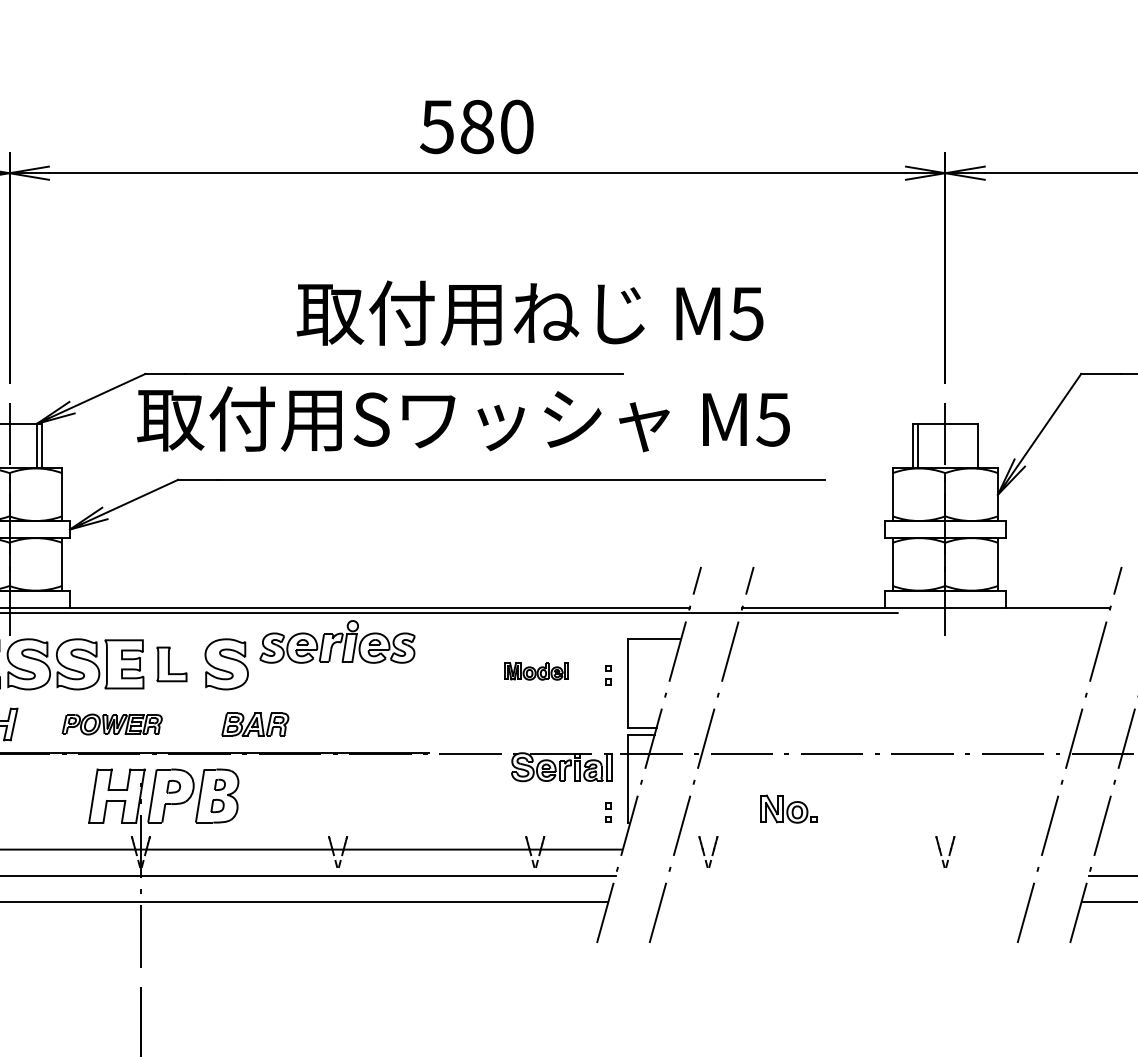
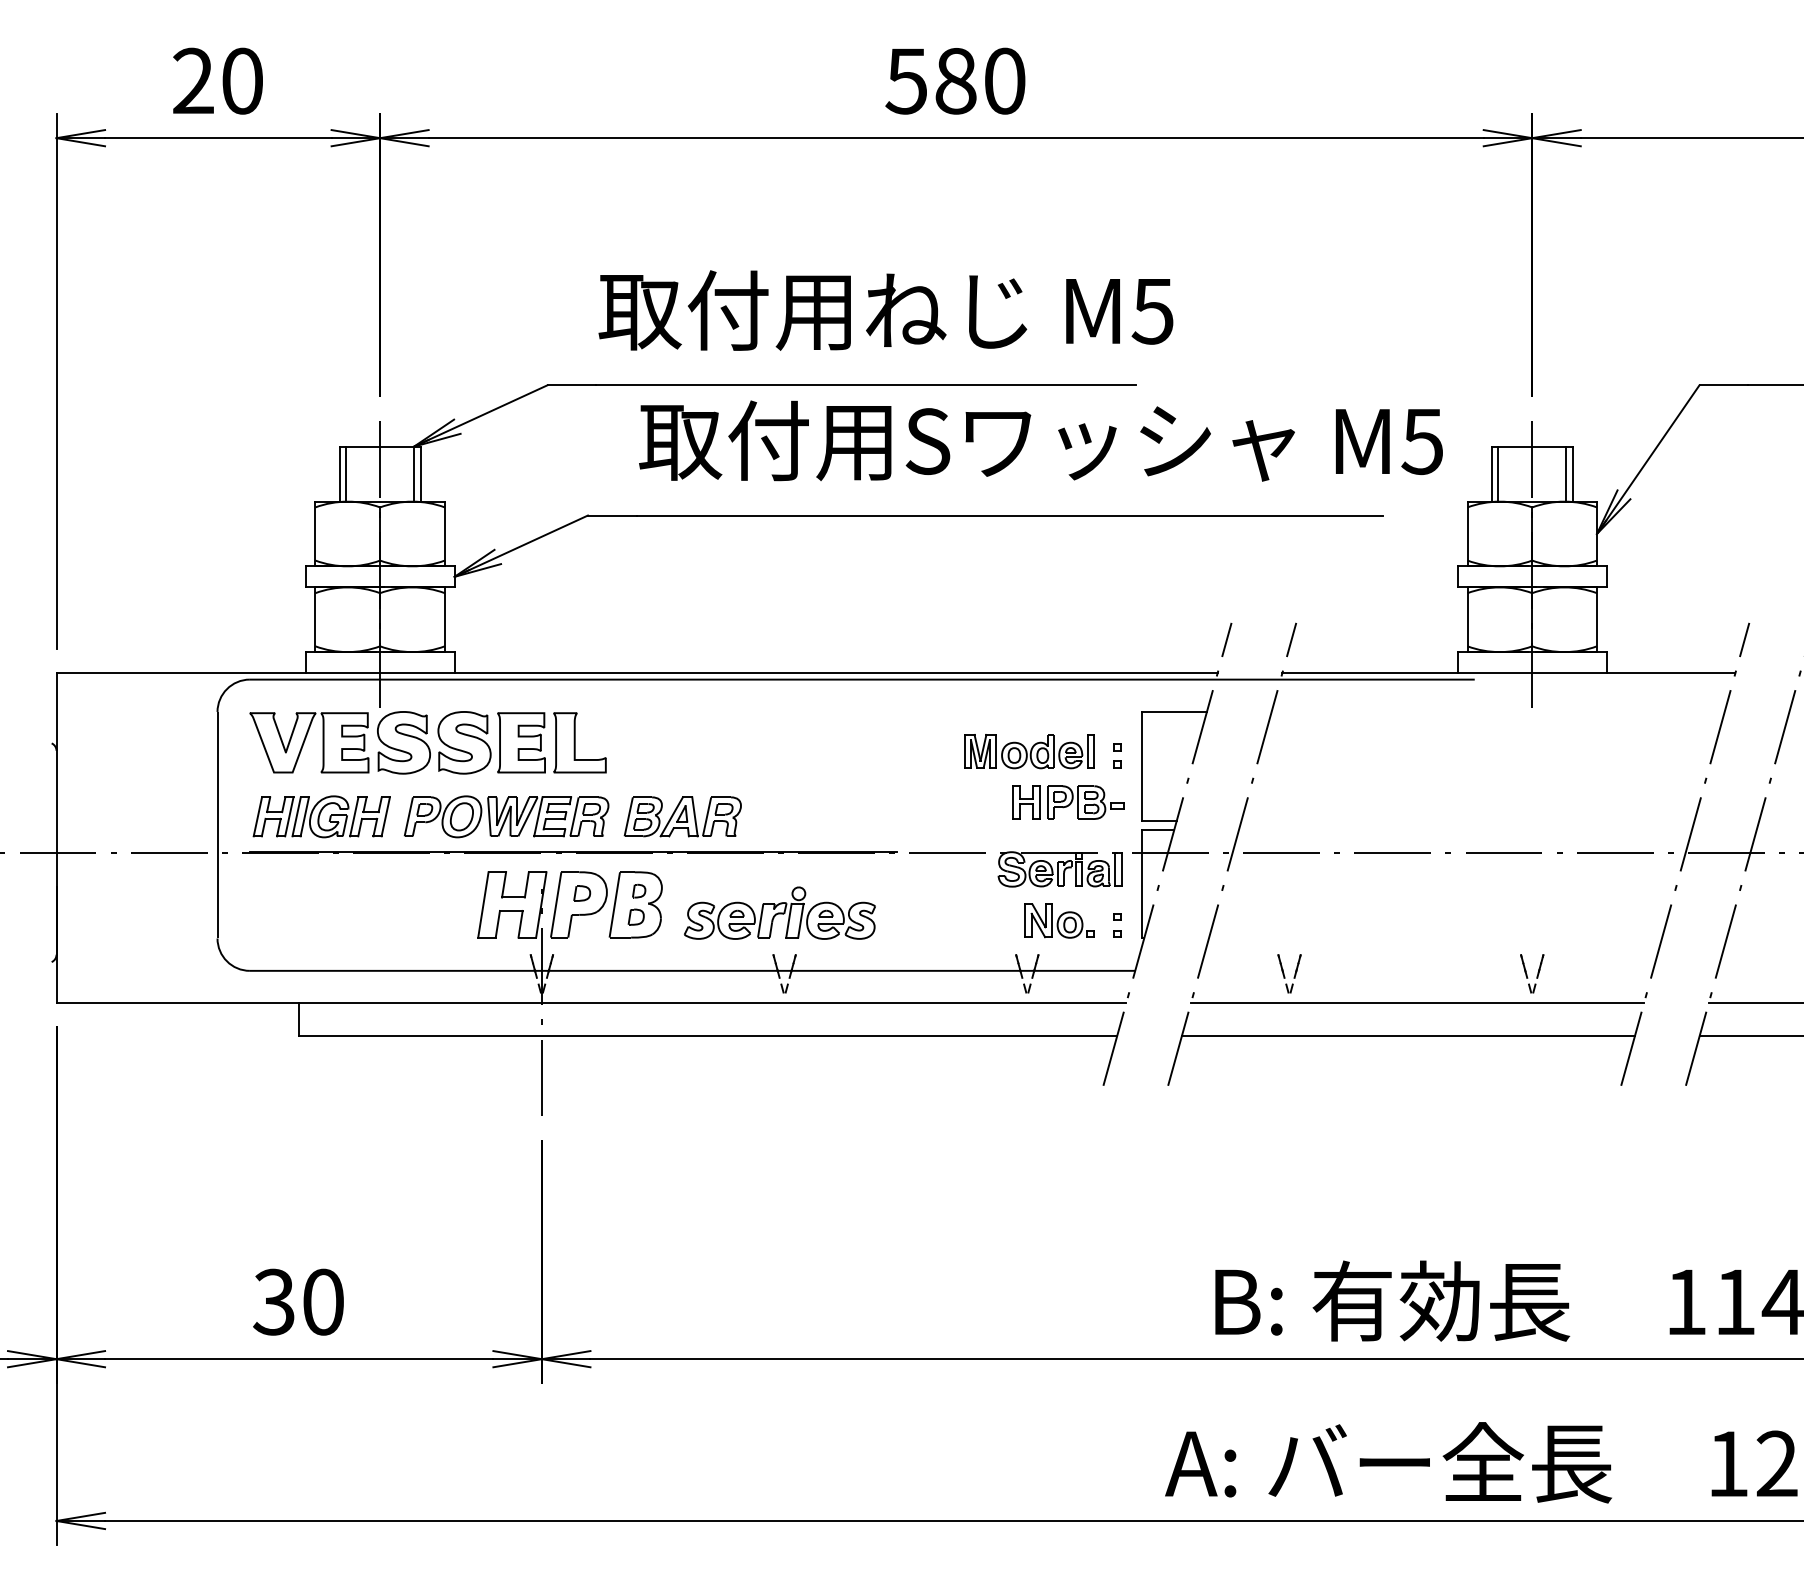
text: (529, 313) -> (885, 310), moved
text: (463, 418) -> (1040, 440), moved
line: (973, 445) -> (1566, 473), added
part: (337, 641) -> (779, 912), moved
part: (171, 664) -> (579, 742), size x1.43
part: (226, 664) -> (647, 742), removed
part: (536, 671) -> (1029, 751), size x1.67
part: (568, 712) -> (1068, 802), added
part: (112, 724) -> (506, 816), size x1.67
part: (255, 724) -> (682, 816), size x1.43
part: (788, 808) -> (1059, 920), moved
part: (708, 851) -> (1289, 973), moved
line: (852, 876) -> (1417, 1003), added
line: (844, 902) -> (1408, 1035), added

